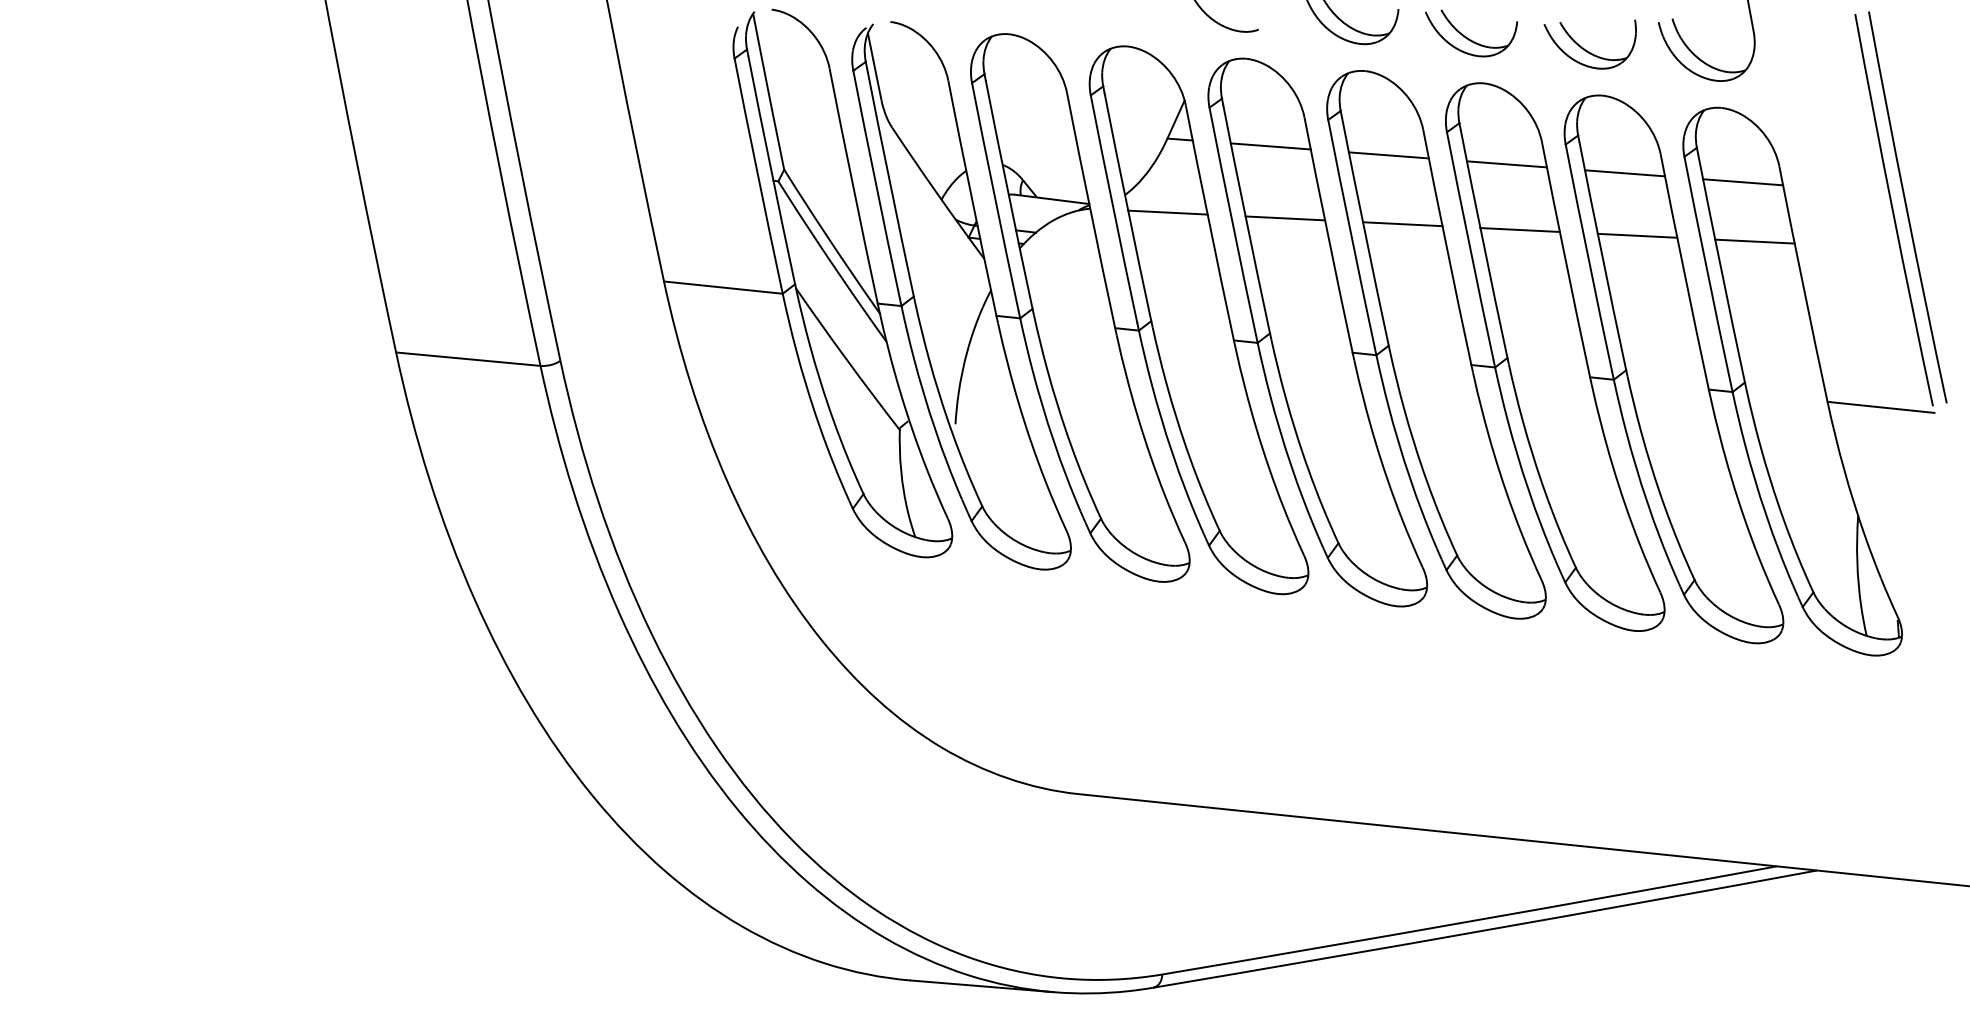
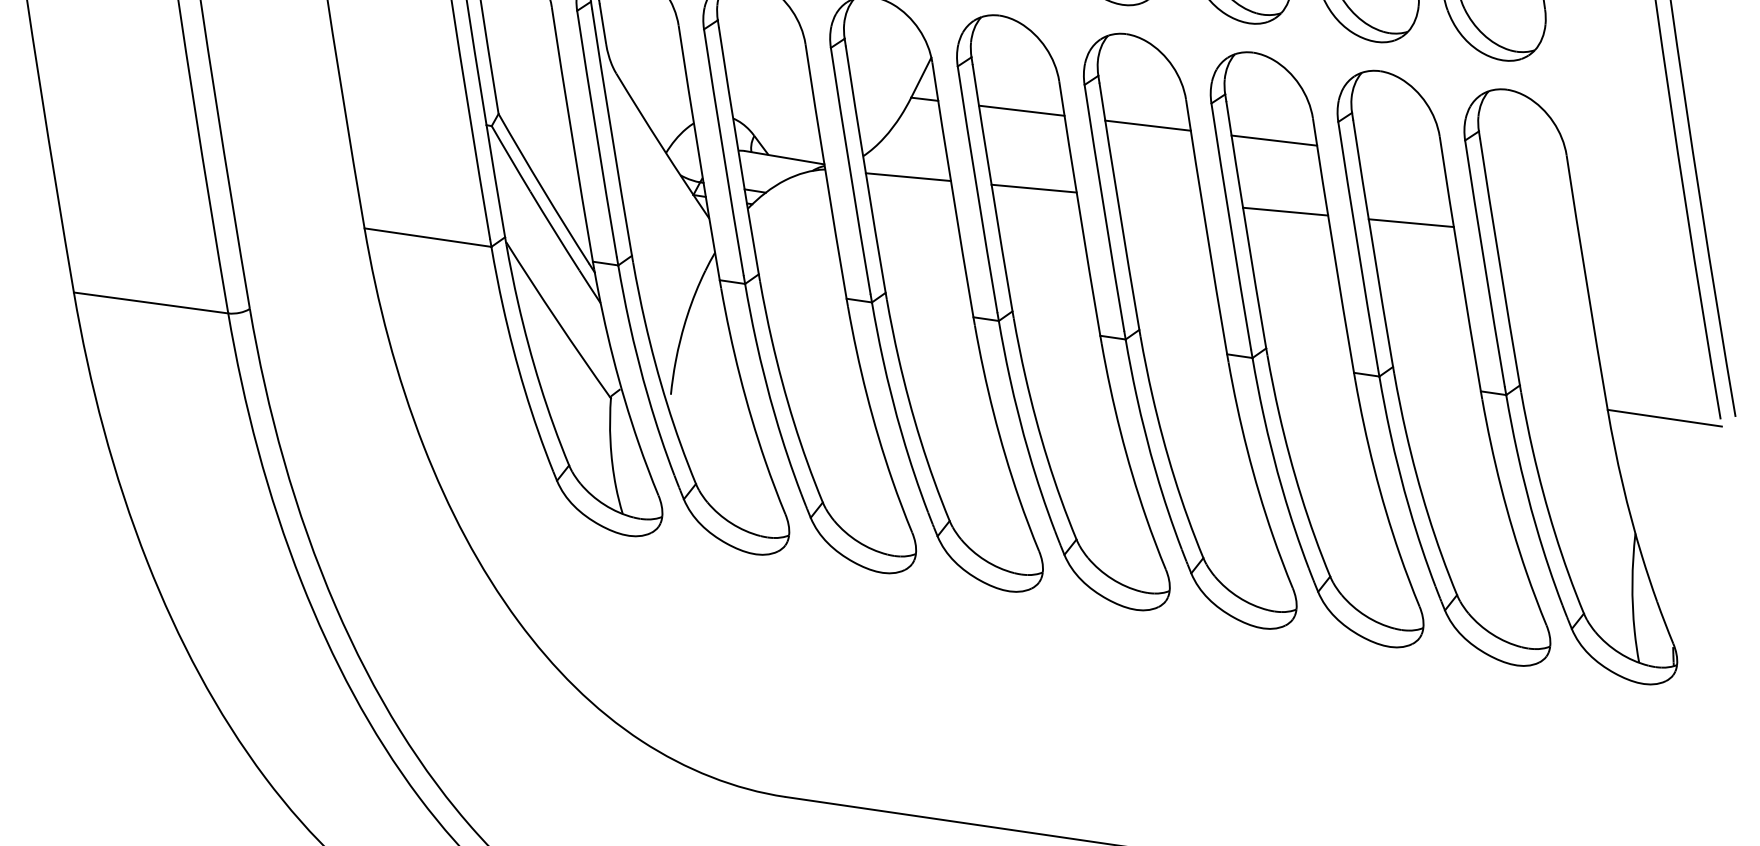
line: (1625, 173) -> (1401, 155), removed
line: (1743, 182) -> (1527, 170), removed
line: (1402, 224) -> (1159, 200), removed
line: (1754, 241) -> (1536, 234), removed

